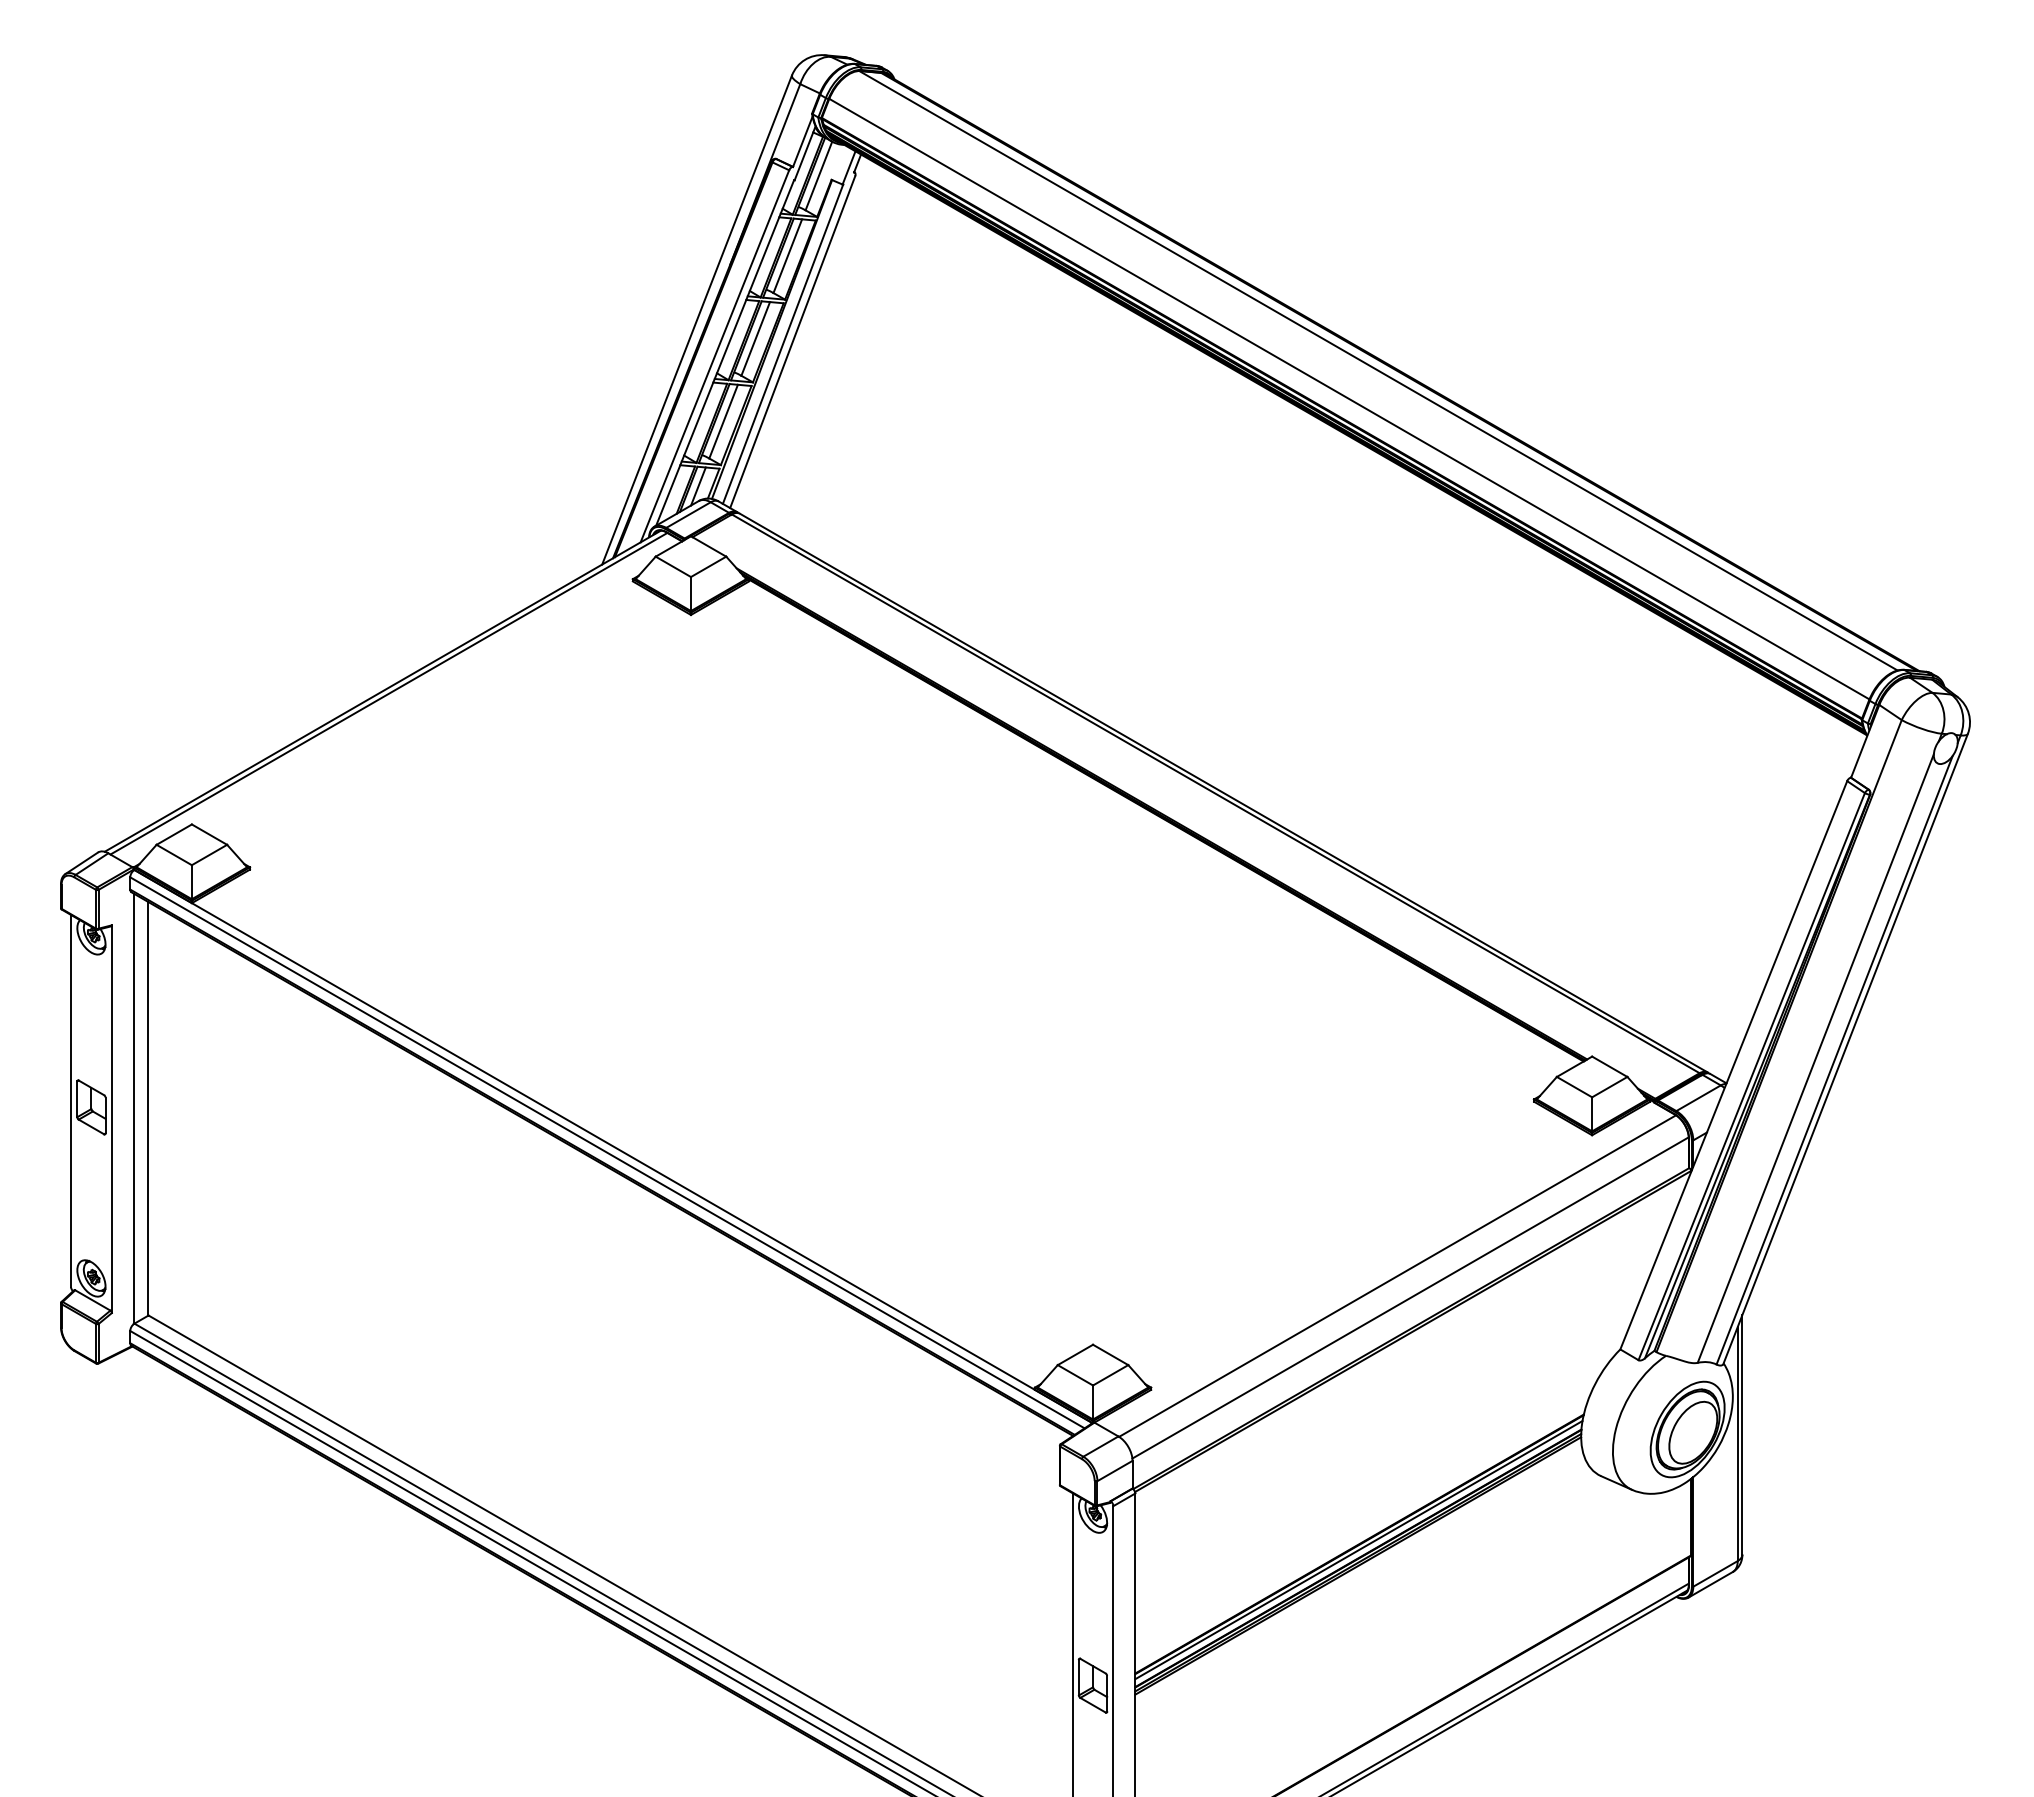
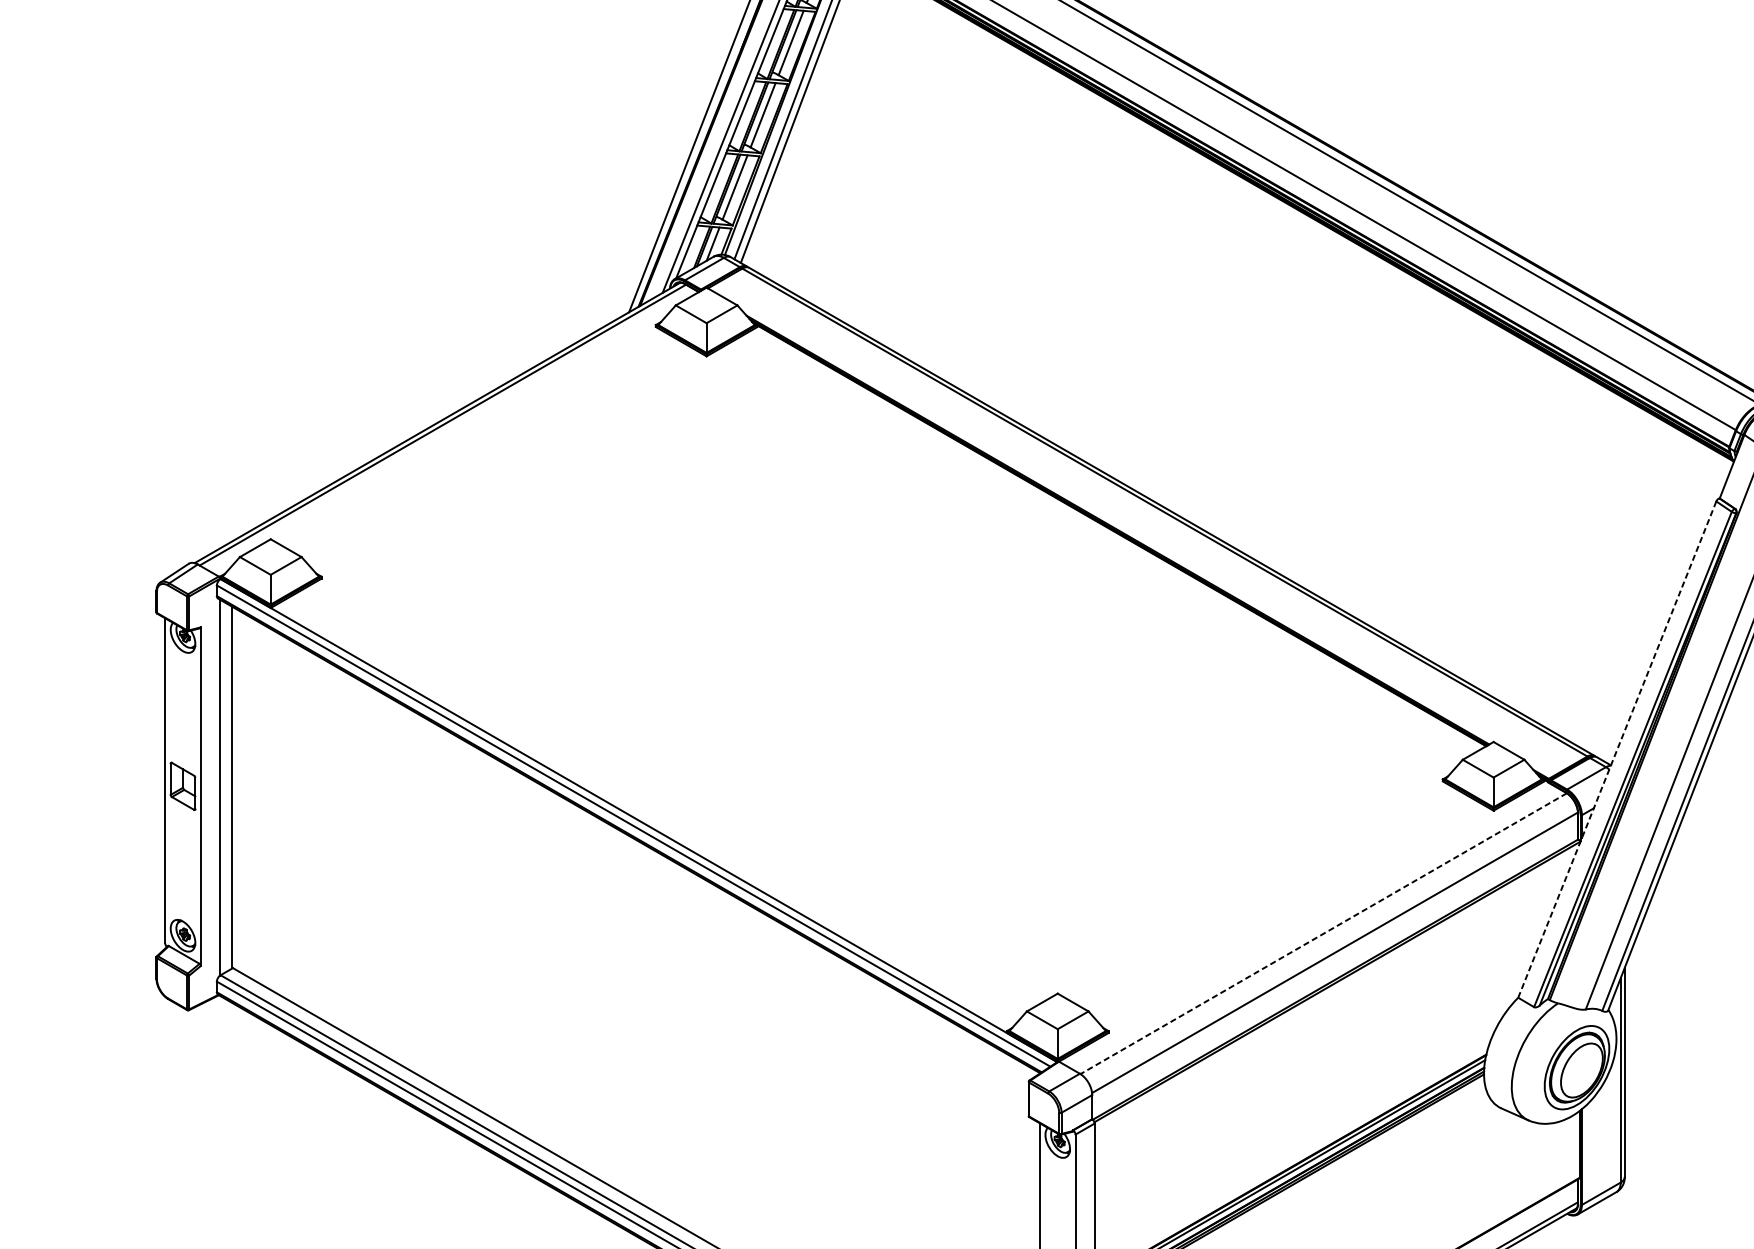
line: (1733, 1065) -> (1617, 749), solid -> dashed
line: (1397, 1276) -> (1323, 934), solid -> dashed

